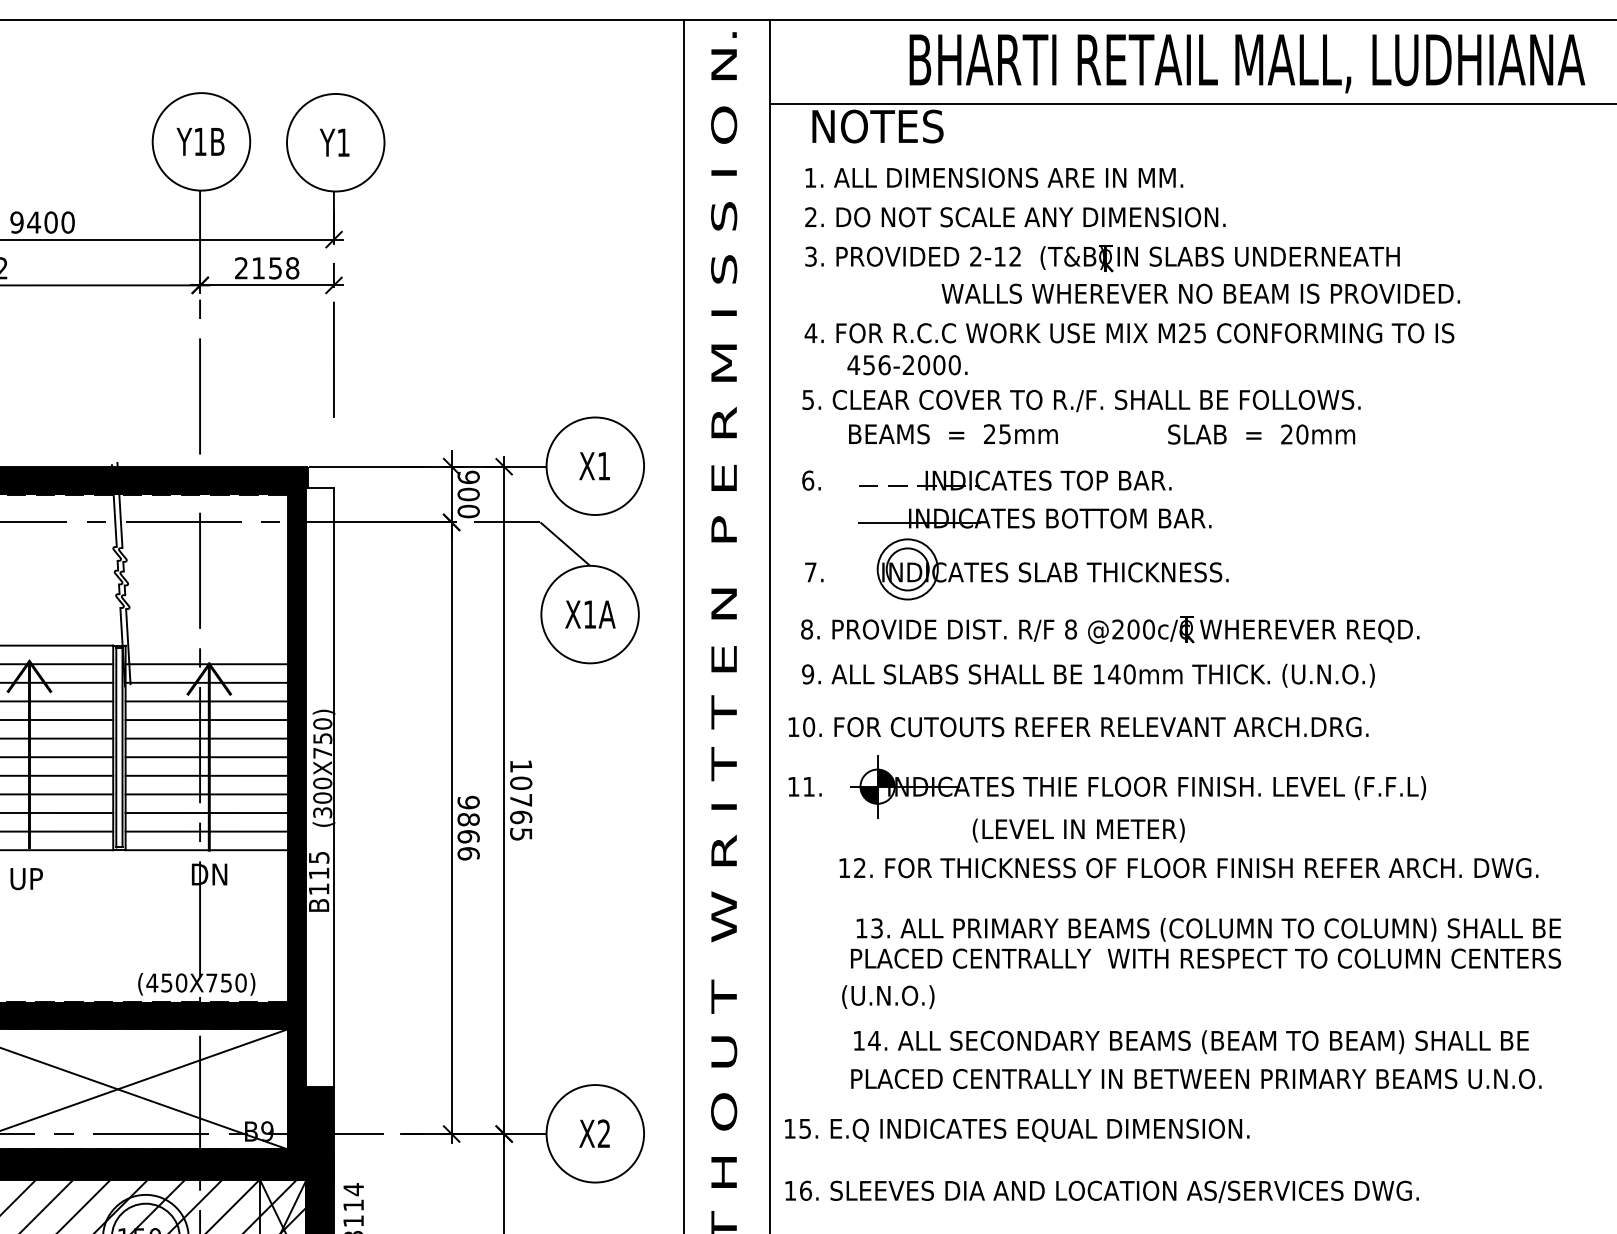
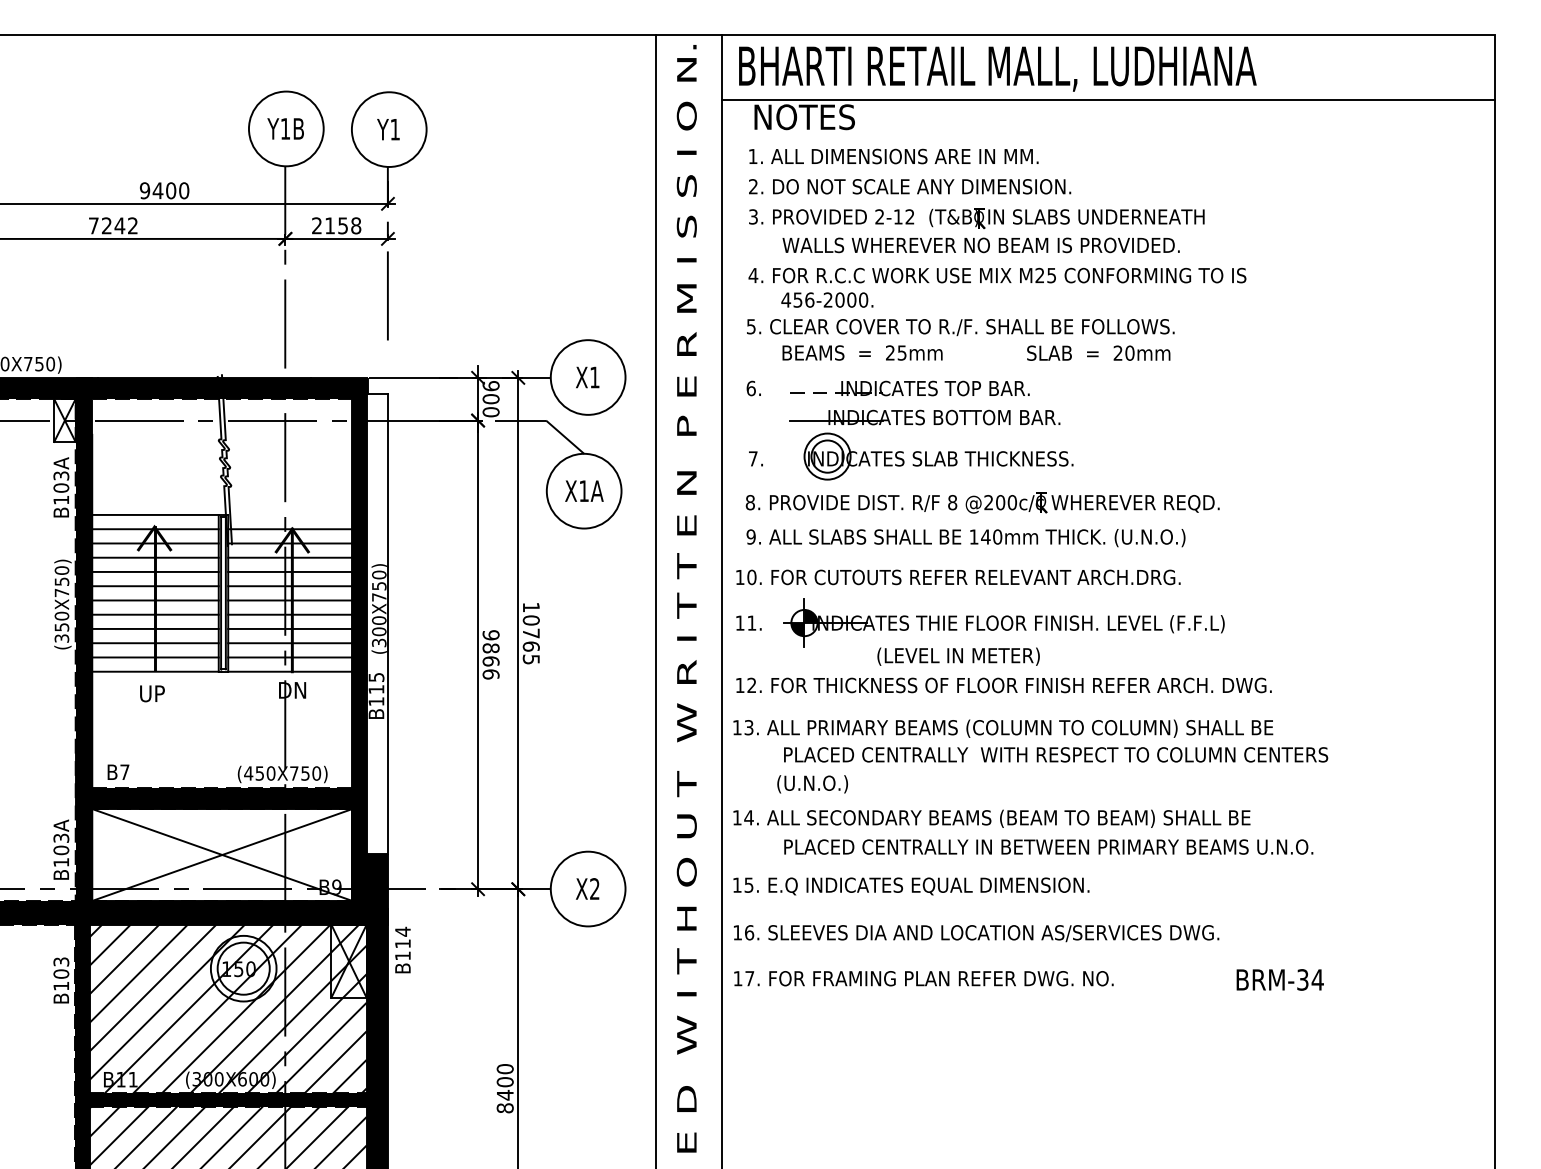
text: (1246, 62) -> (997, 68), moved
text: (1199, 293) -> (980, 245), moved
text: (1188, 868) -> (1003, 685), moved
text: (1209, 929) -> (1003, 728), moved
text: (1190, 1041) -> (991, 818), moved

